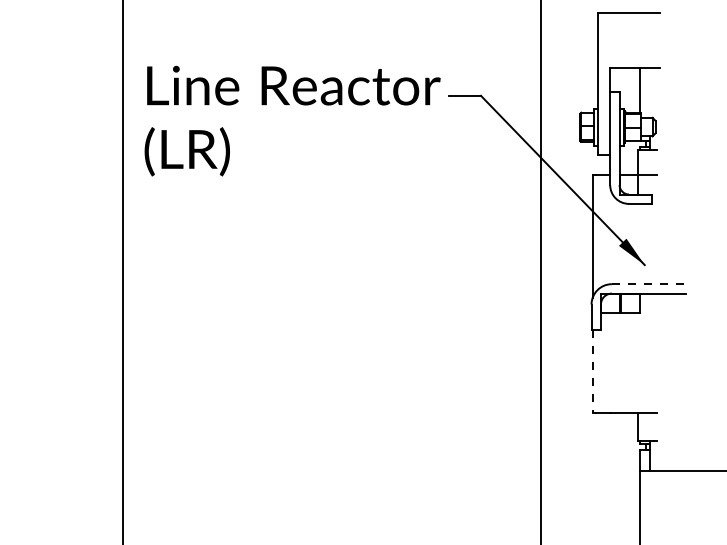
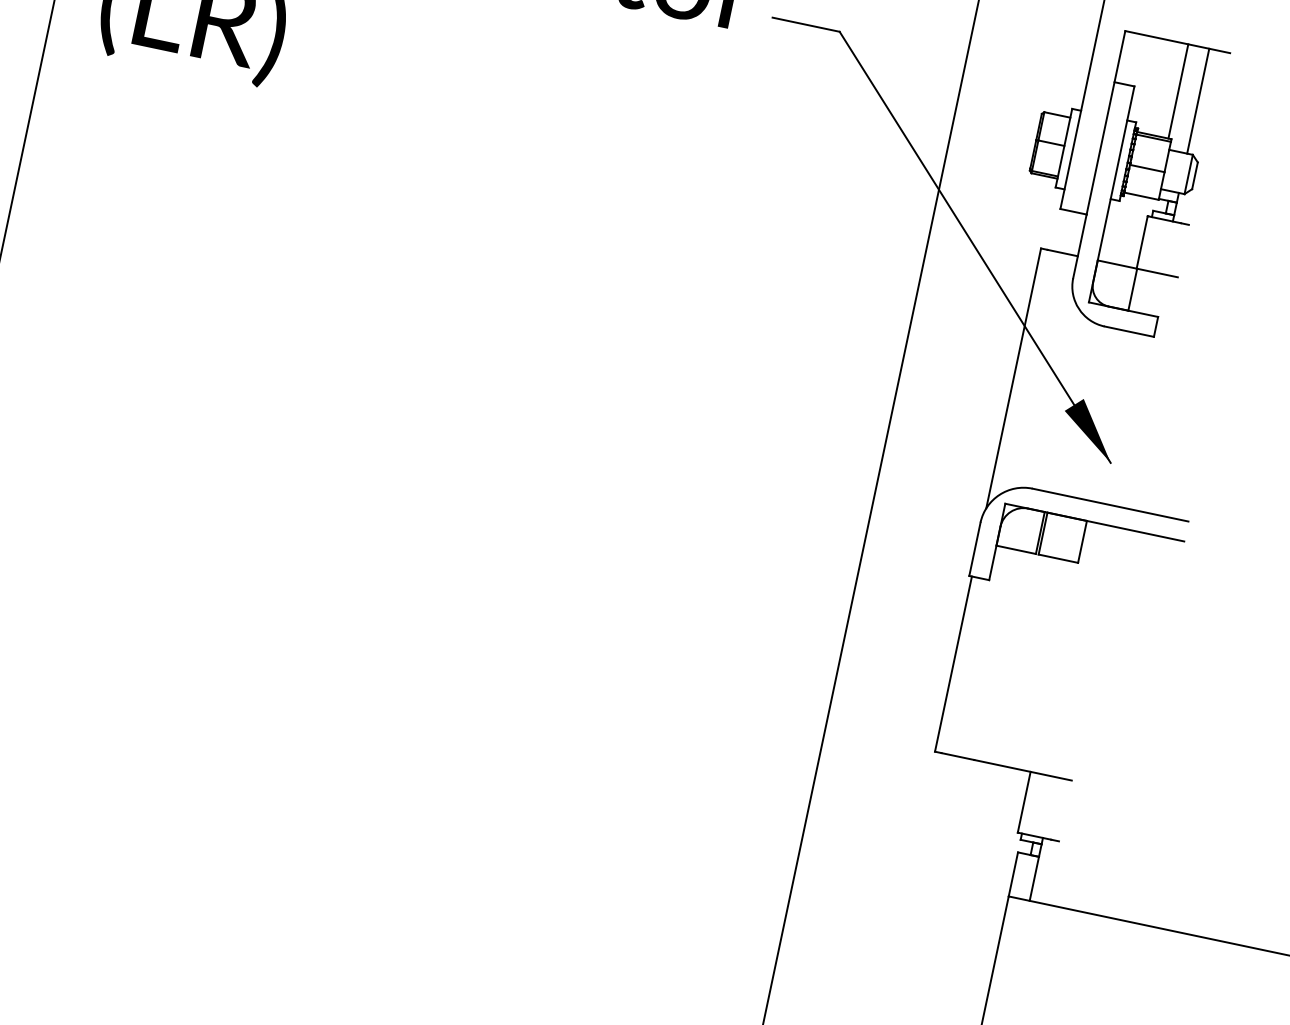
line: (649, 92) -> (1197, 99), added
line: (648, 284) -> (1109, 505), dashed -> solid
line: (592, 371) -> (952, 664), dashed -> solid

